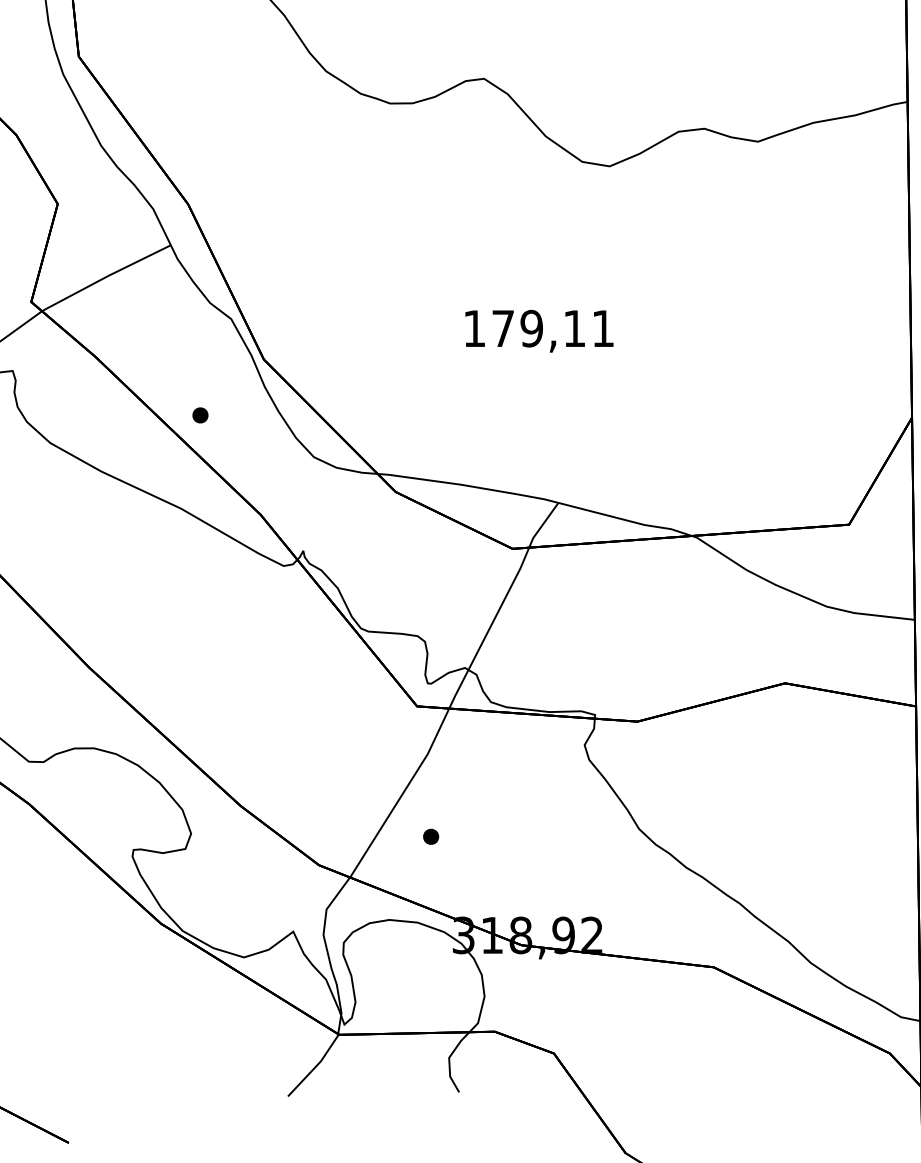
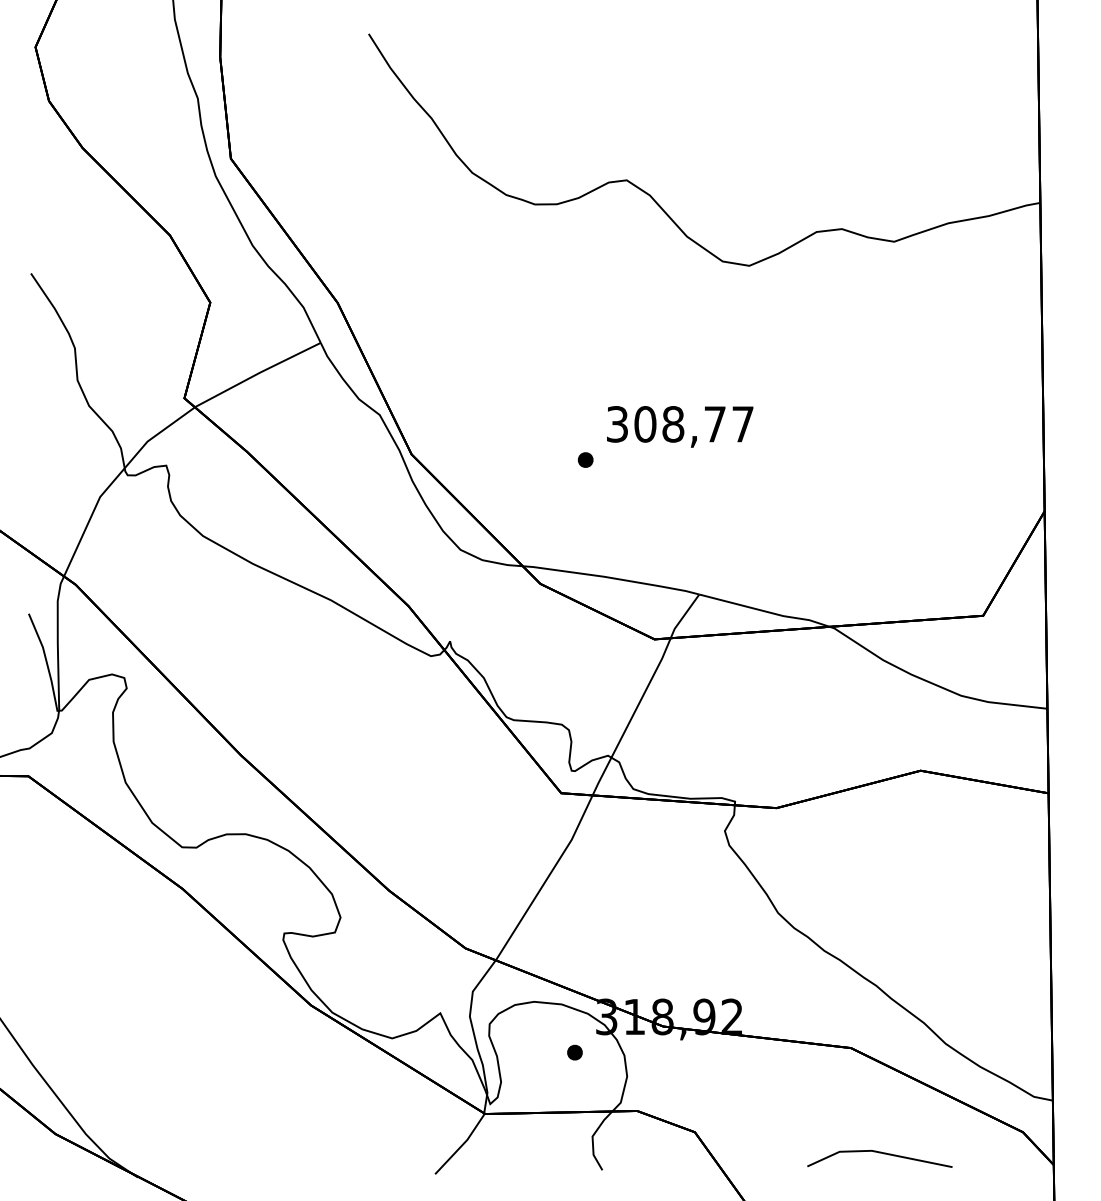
text: (539, 328) -> (680, 424), 179,11 -> 308,77
part: (200, 414) -> (585, 459), moved
part: (430, 836) -> (574, 1052), moved
line: (742, 1075) -> (879, 1153), added

